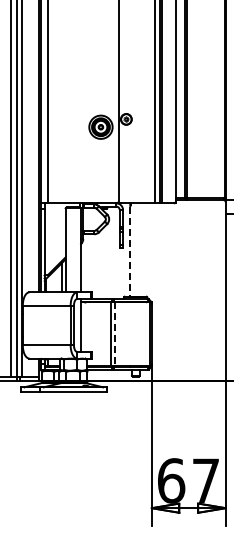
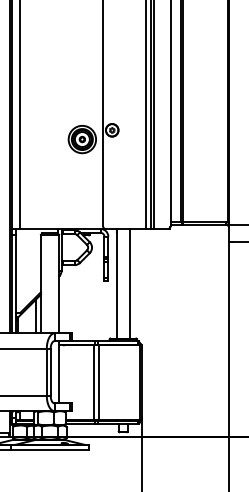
line: (141, 249) -> (129, 283), added
line: (130, 251) -> (117, 285), dashed -> solid
line: (115, 334) -> (99, 382), dashed -> solid

